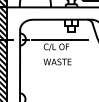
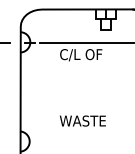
text: (57, 61) -> (82, 120), moved

